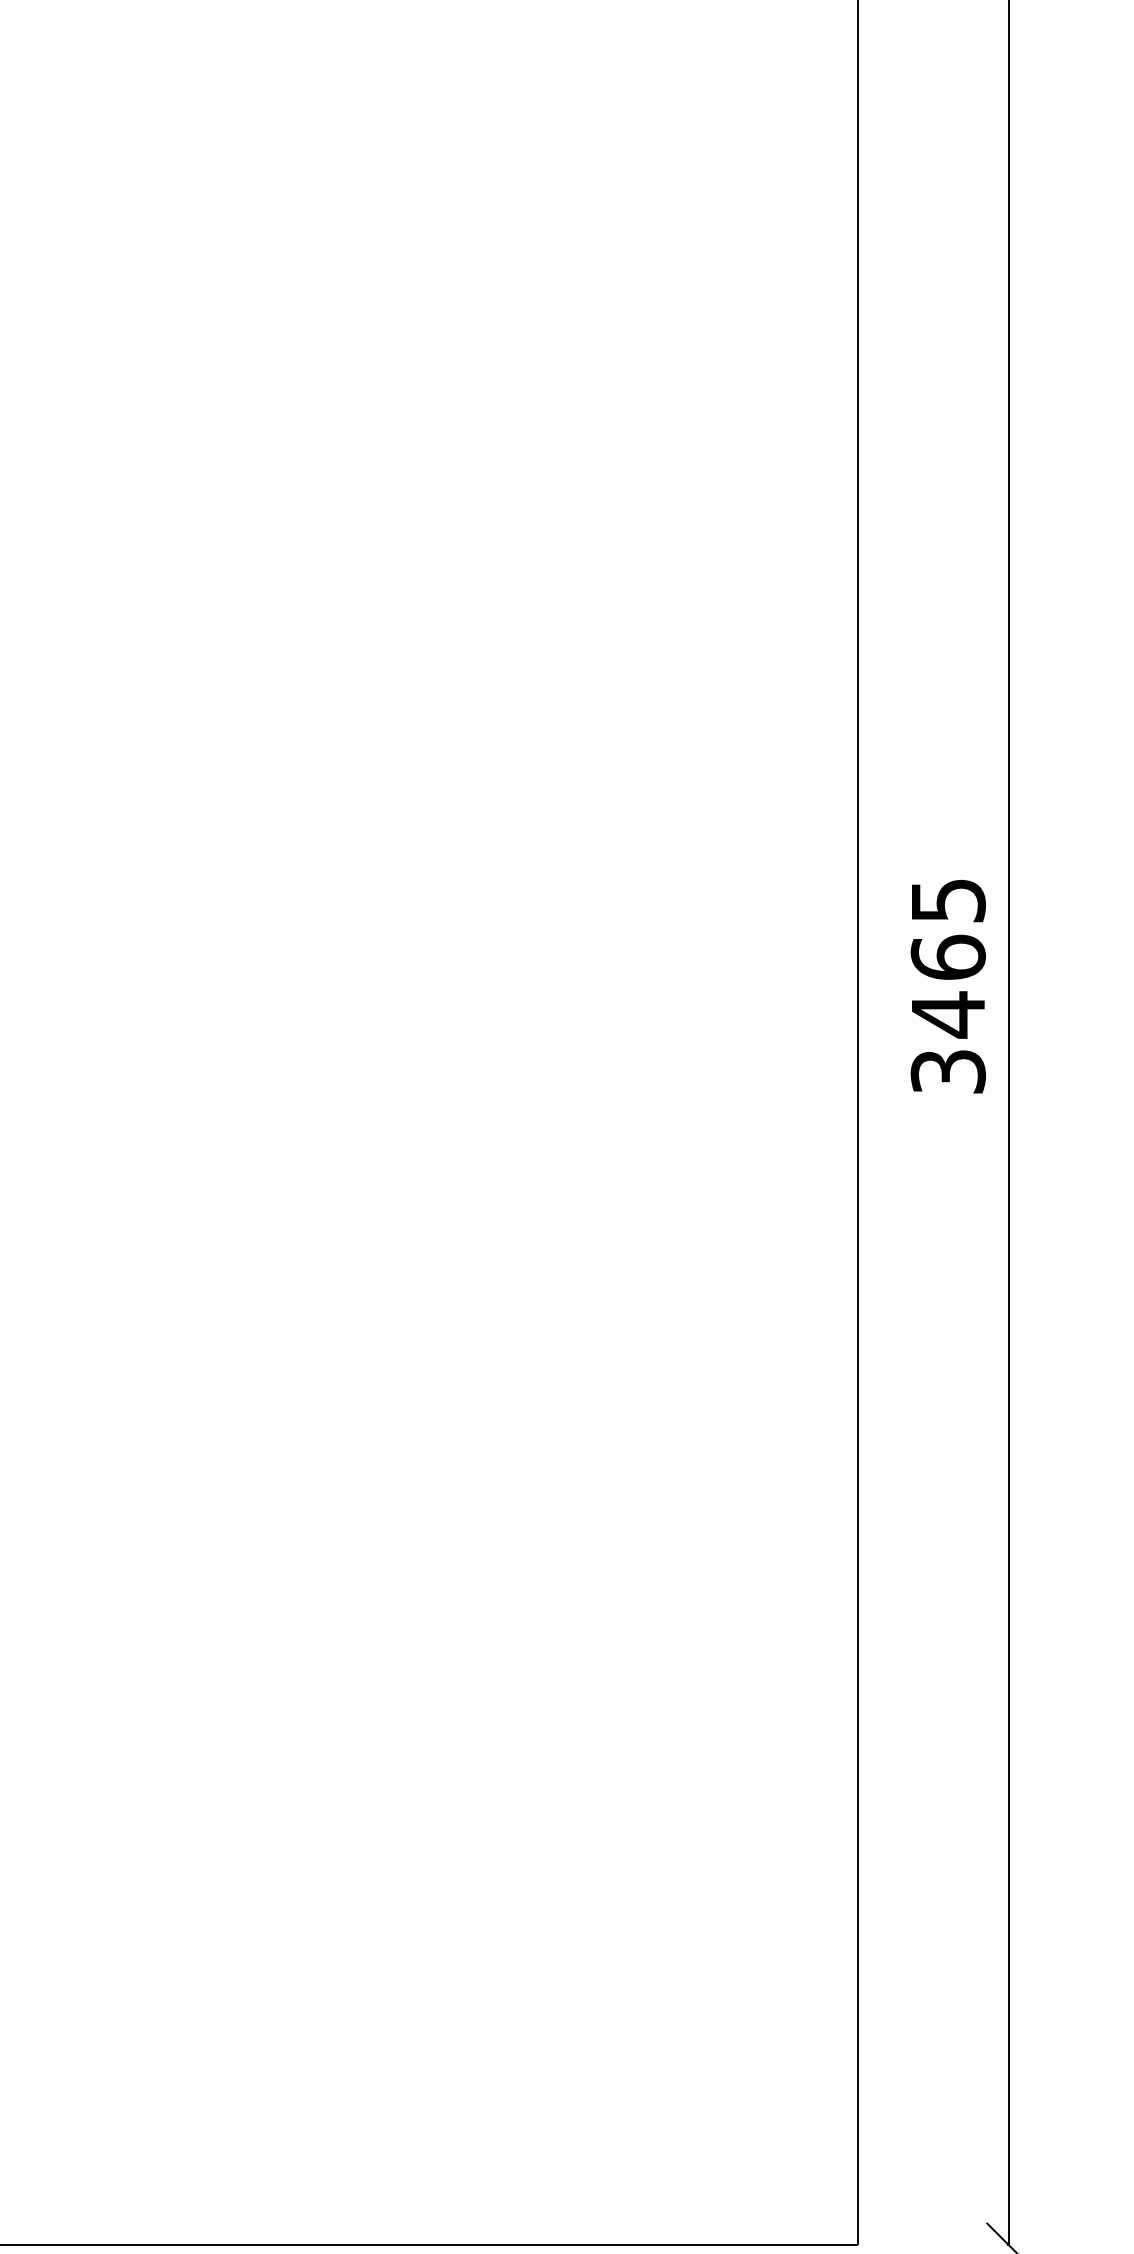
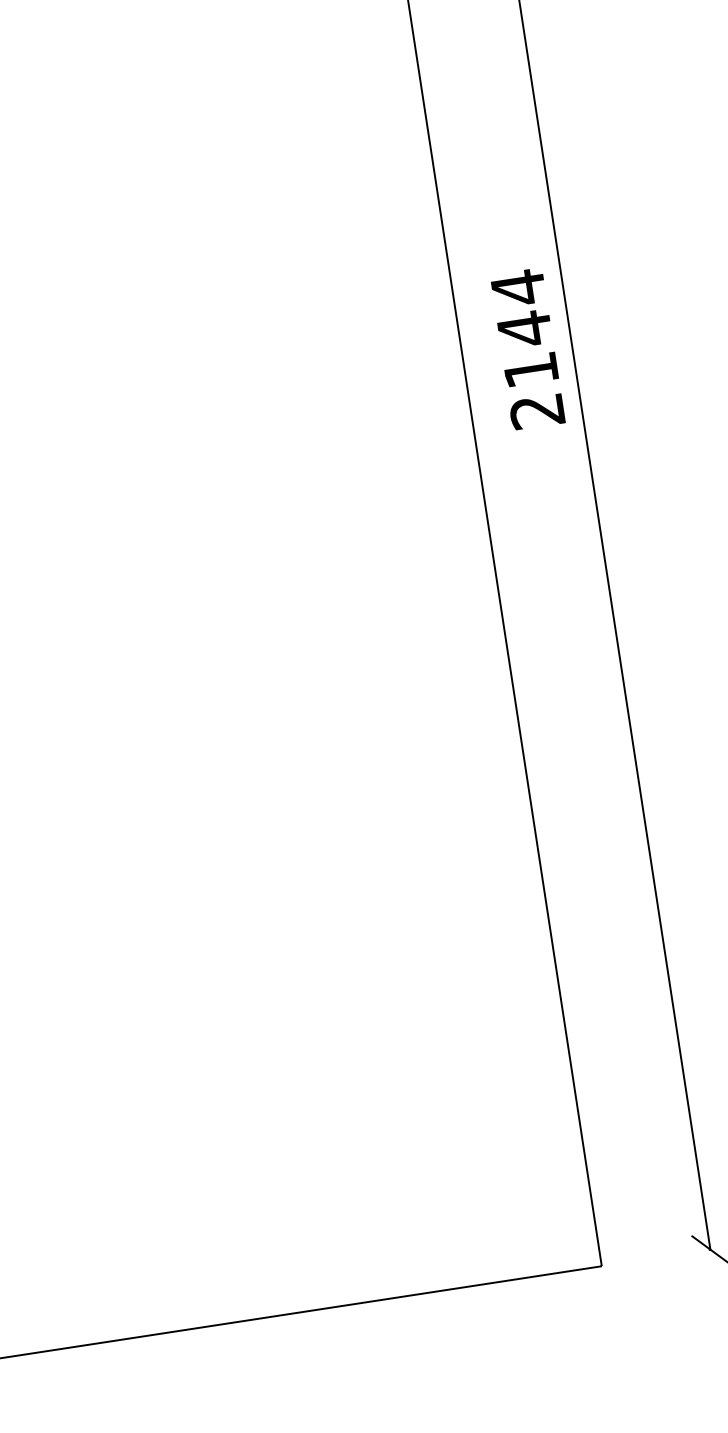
text: (947, 985) -> (527, 349), 3465 -> 2144

